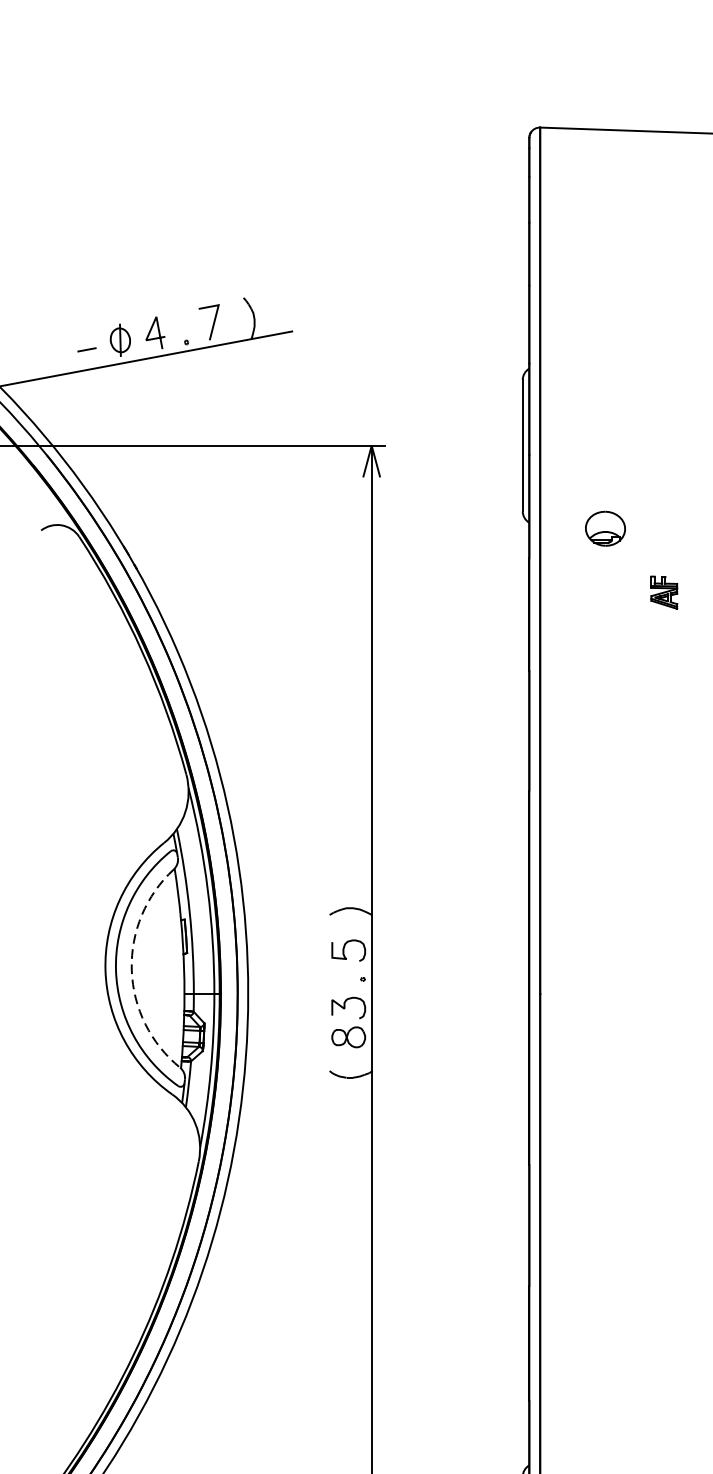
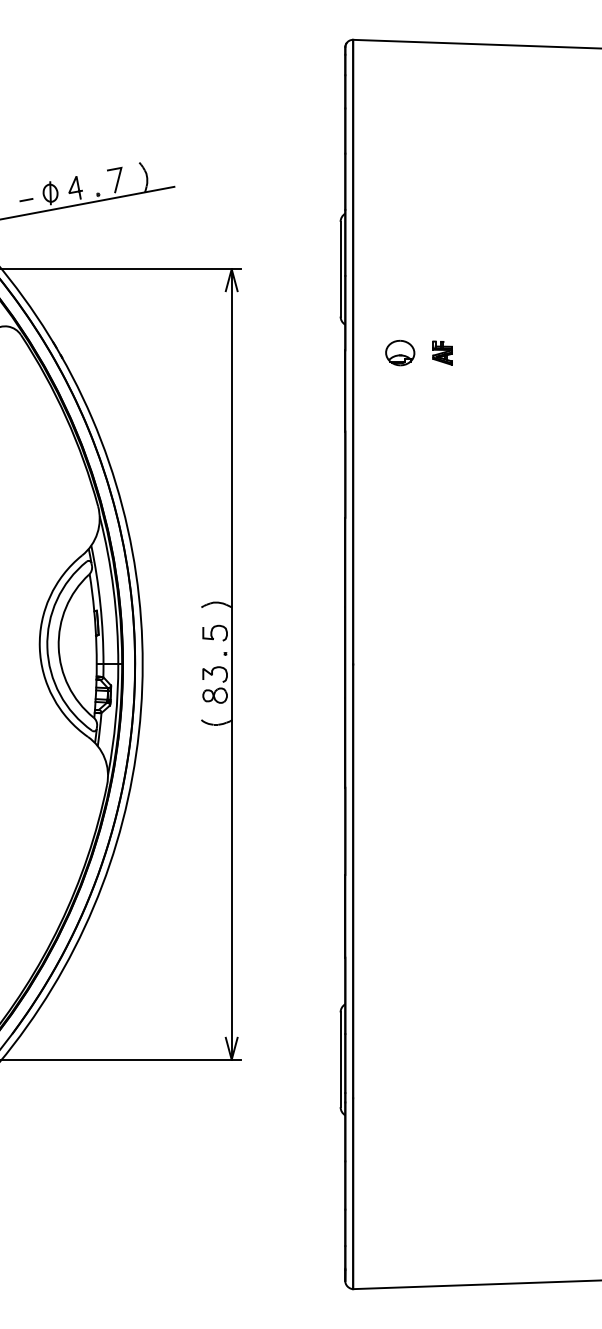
part: (605, 527) -> (400, 352), moved
part: (664, 591) -> (442, 352), moved
arc: (131, 970) -> (58, 647), dashed -> solid

